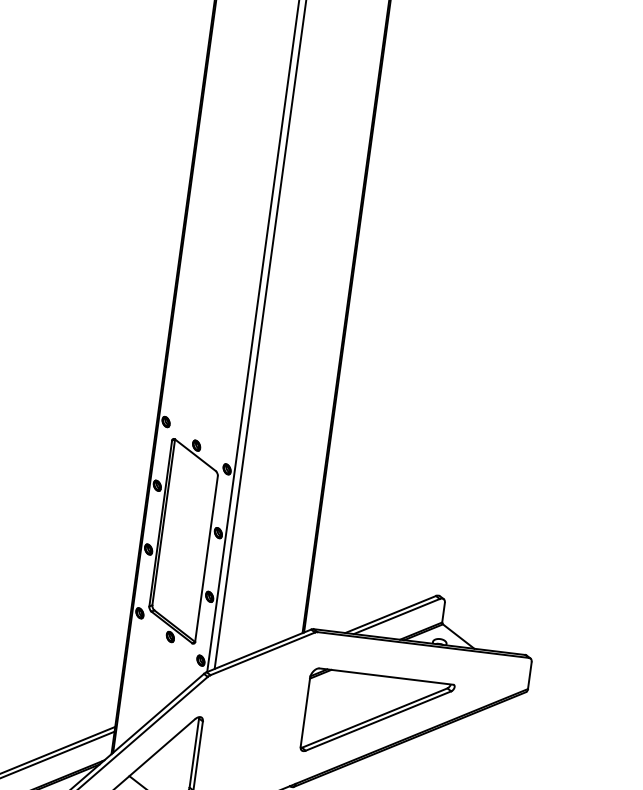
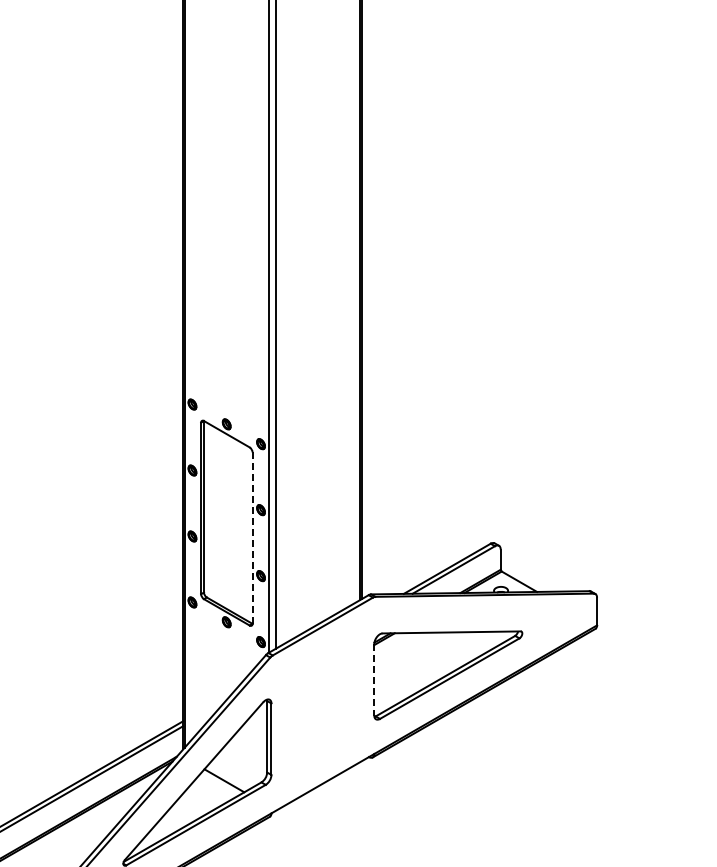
line: (206, 559) -> (252, 538), solid -> dashed
line: (305, 711) -> (374, 679), solid -> dashed

